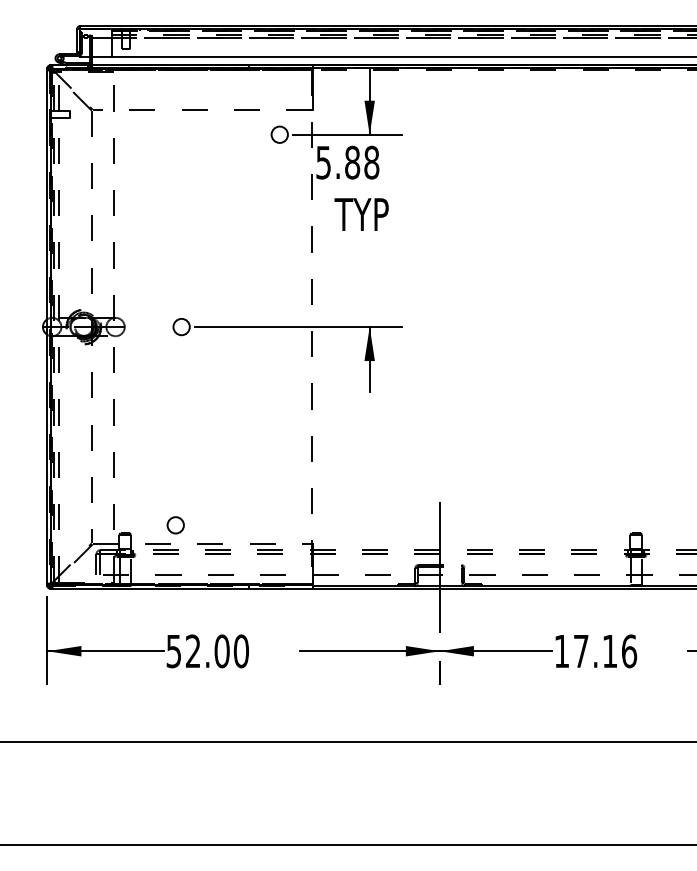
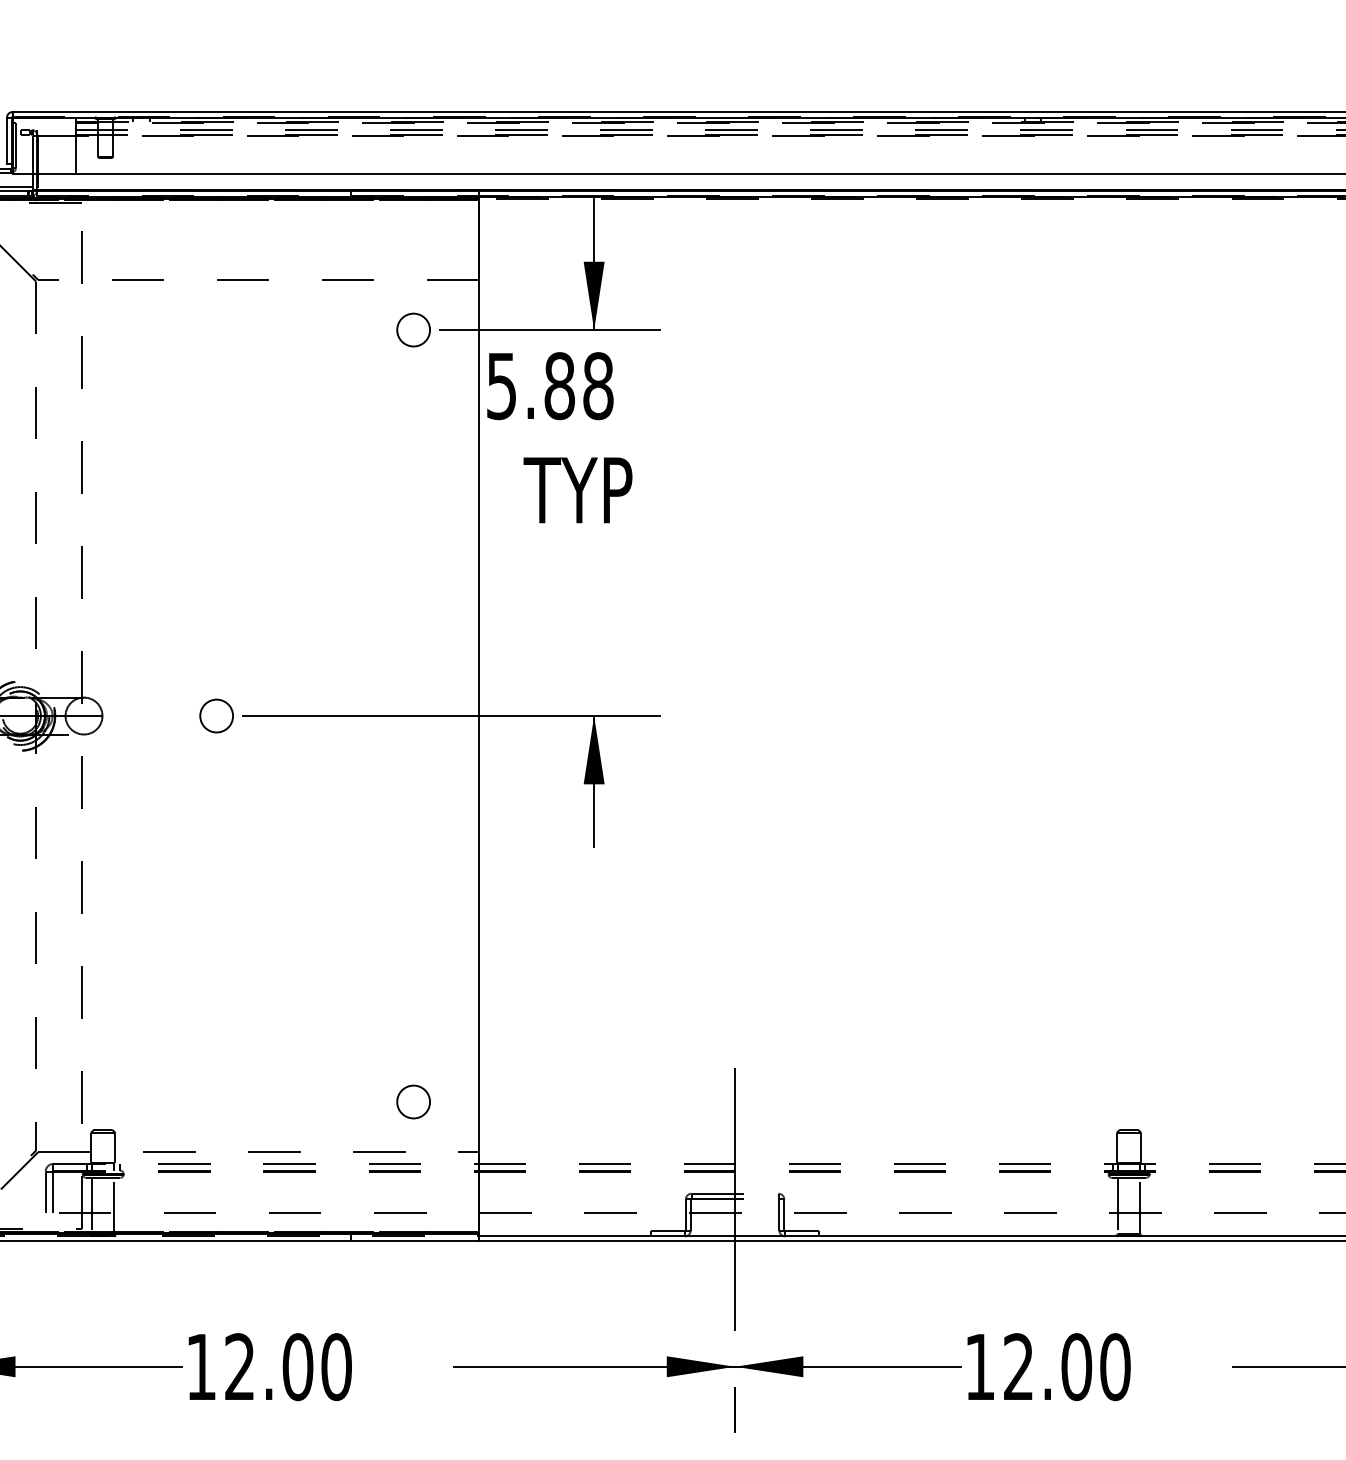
line: (312, 327) -> (479, 716), dashed -> solid
circle: (175, 525) -> (413, 1102), moved
text: (173, 651) -> (200, 1367), 52.00 -> 12.00
text: (605, 651) -> (1067, 1367), 17.16 -> 12.00

